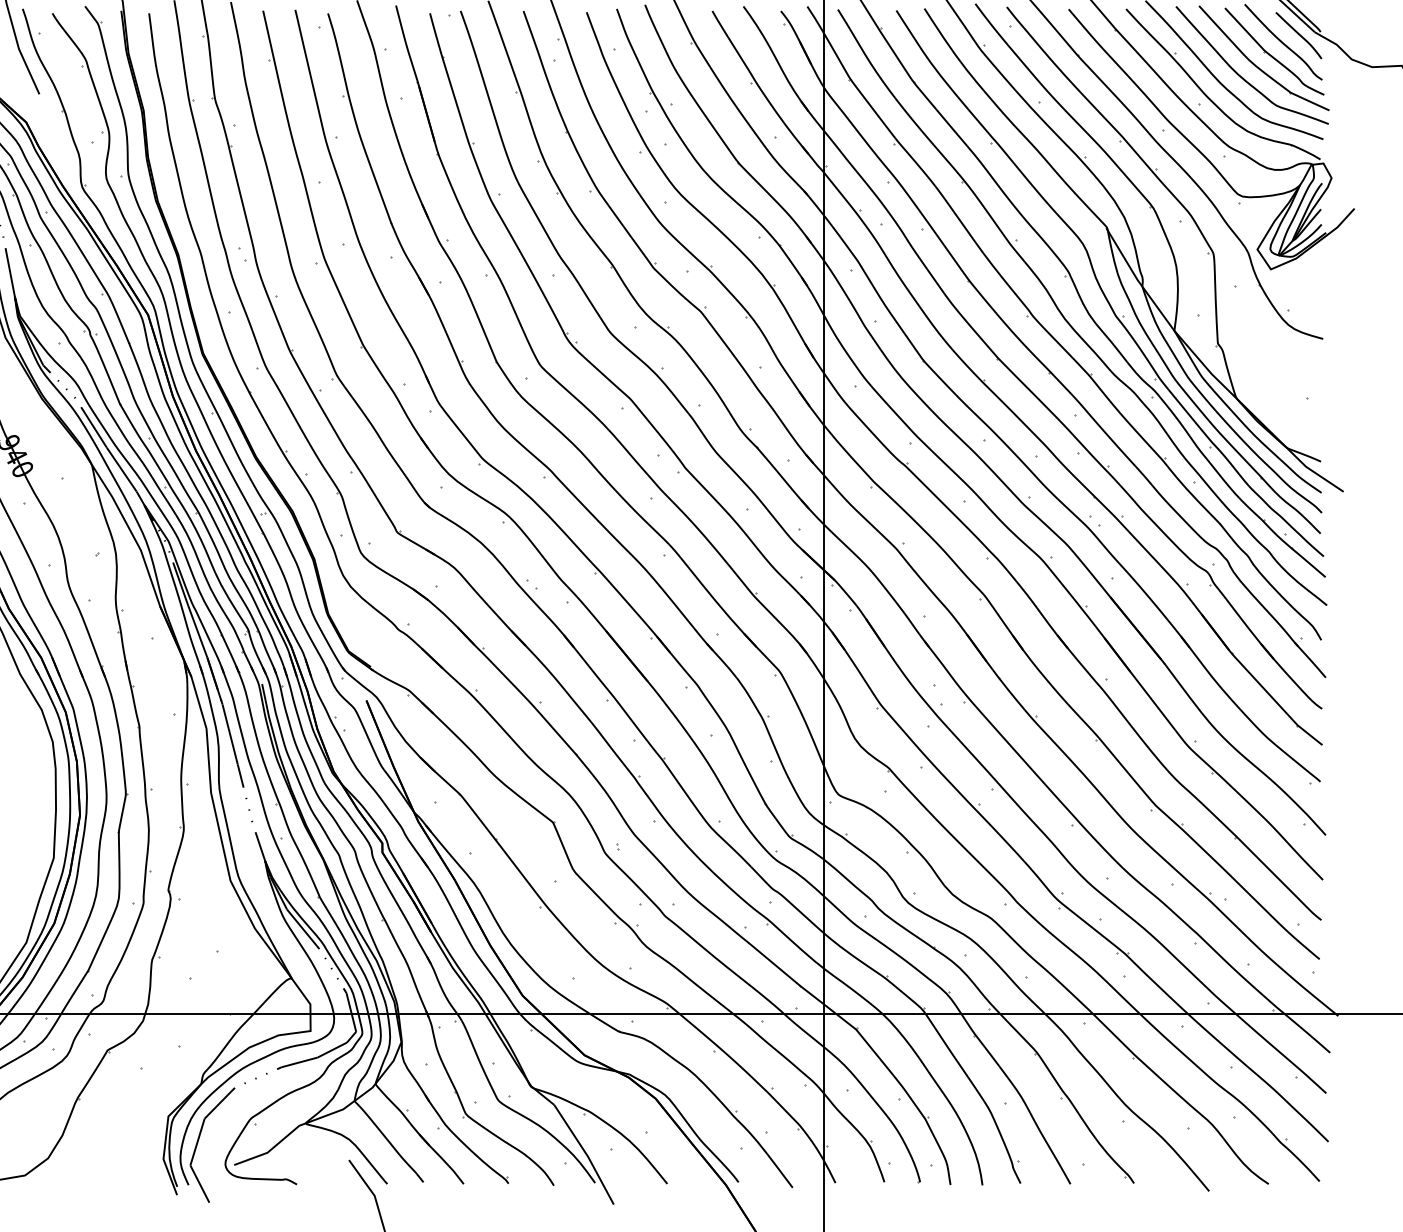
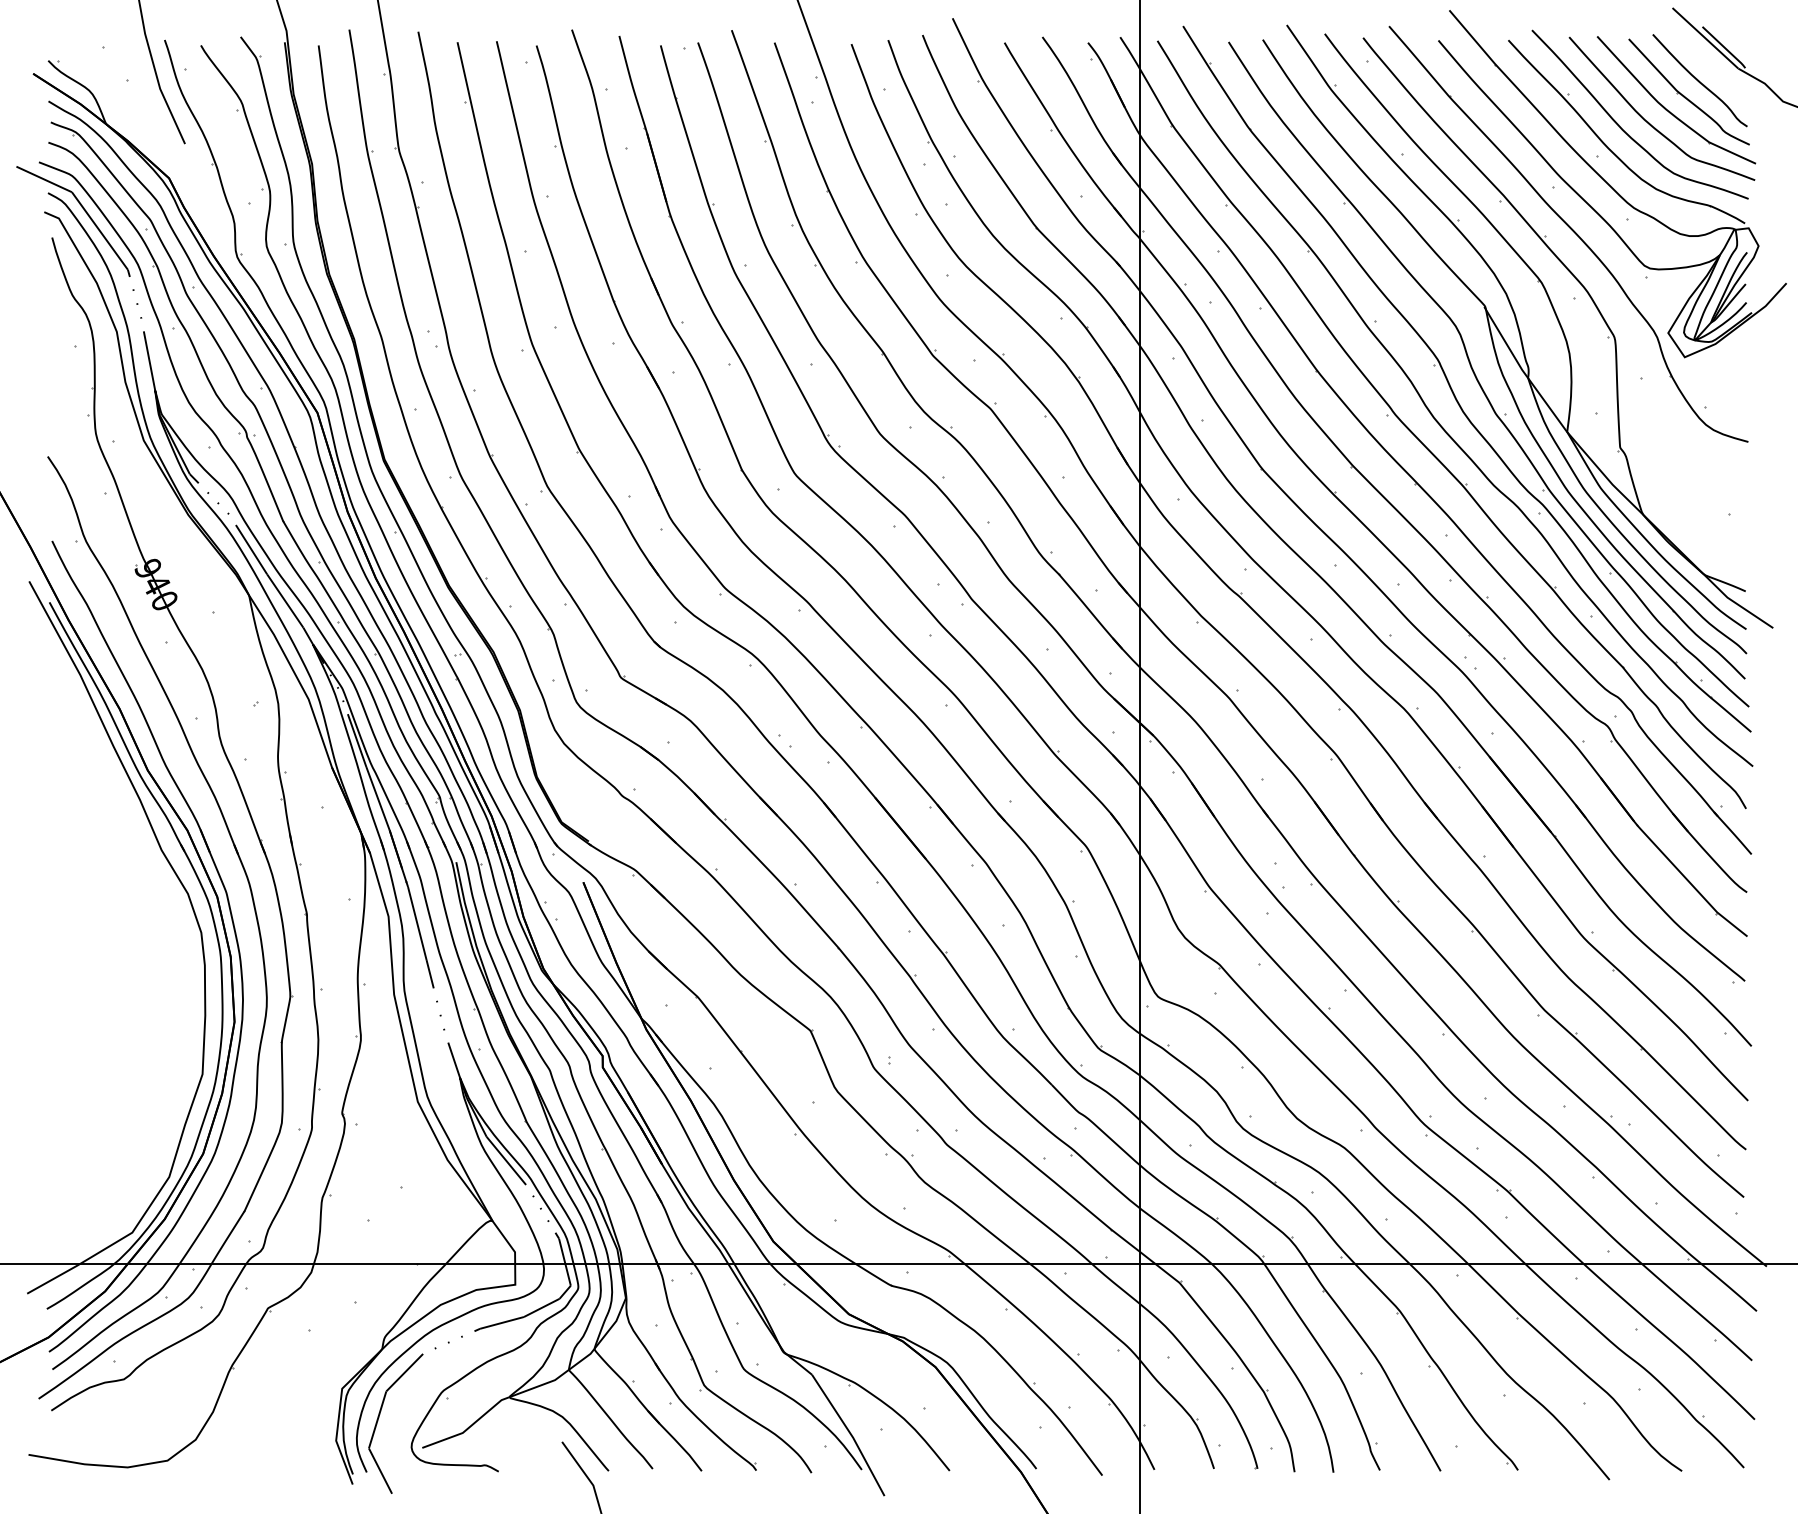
curve: (1298, 34) -> (1718, 71), removed

